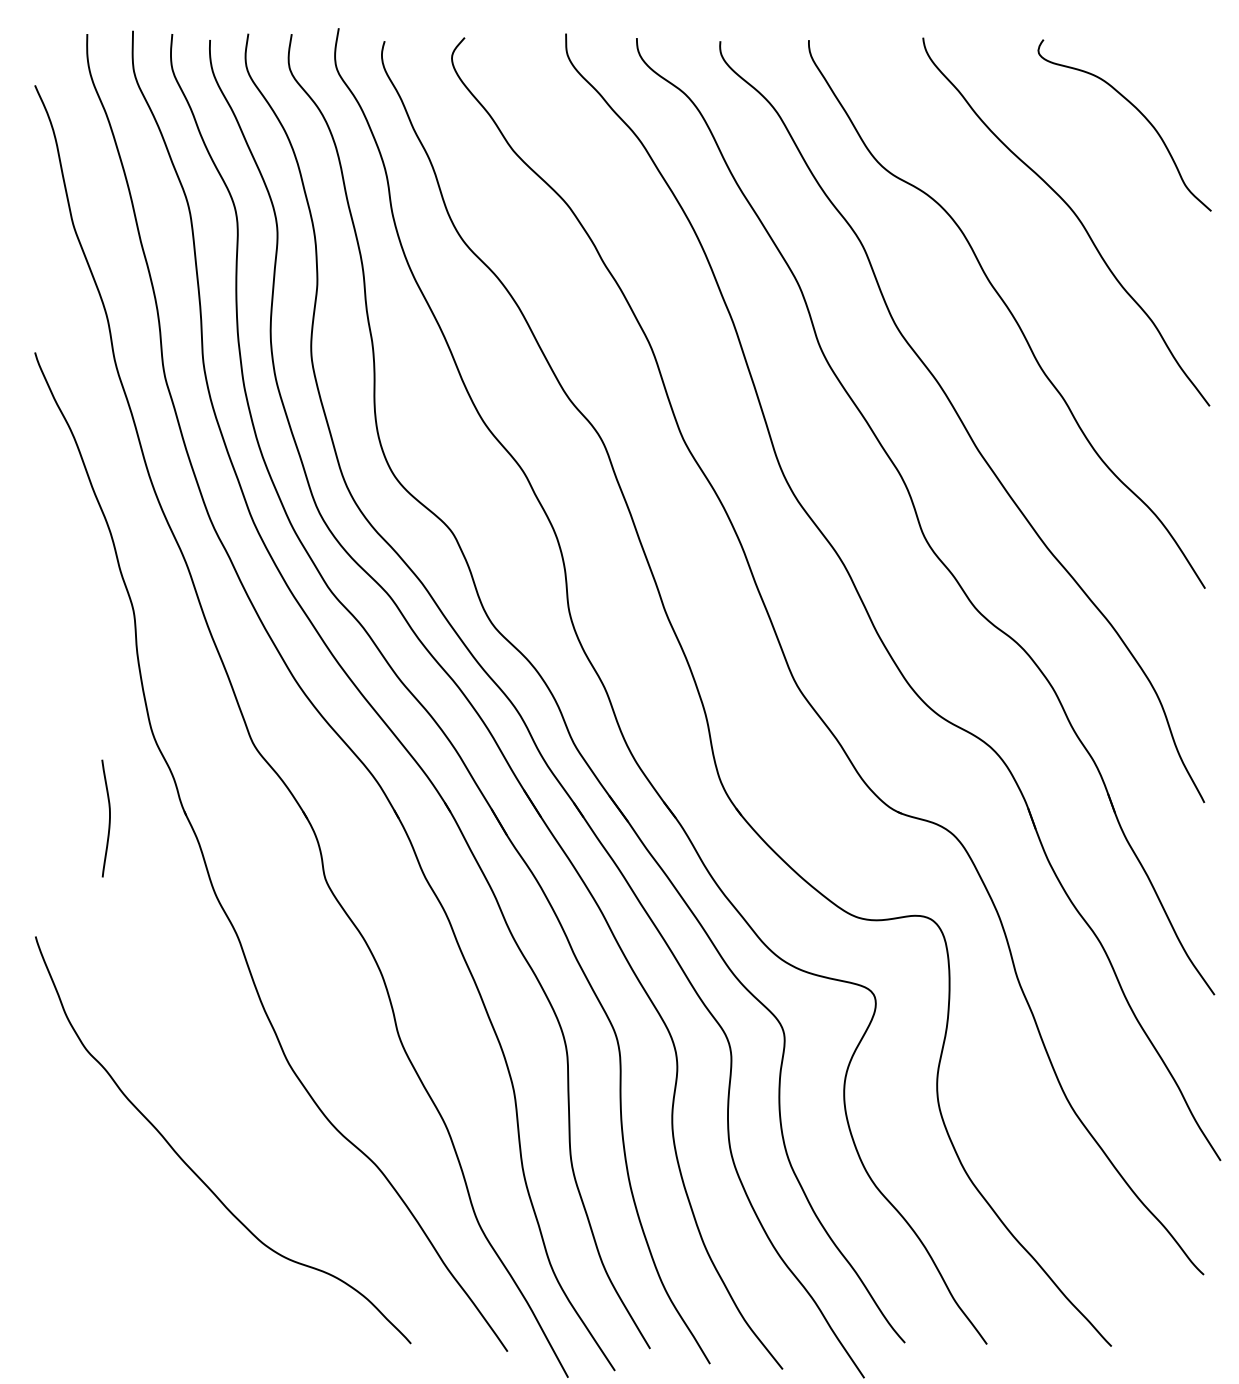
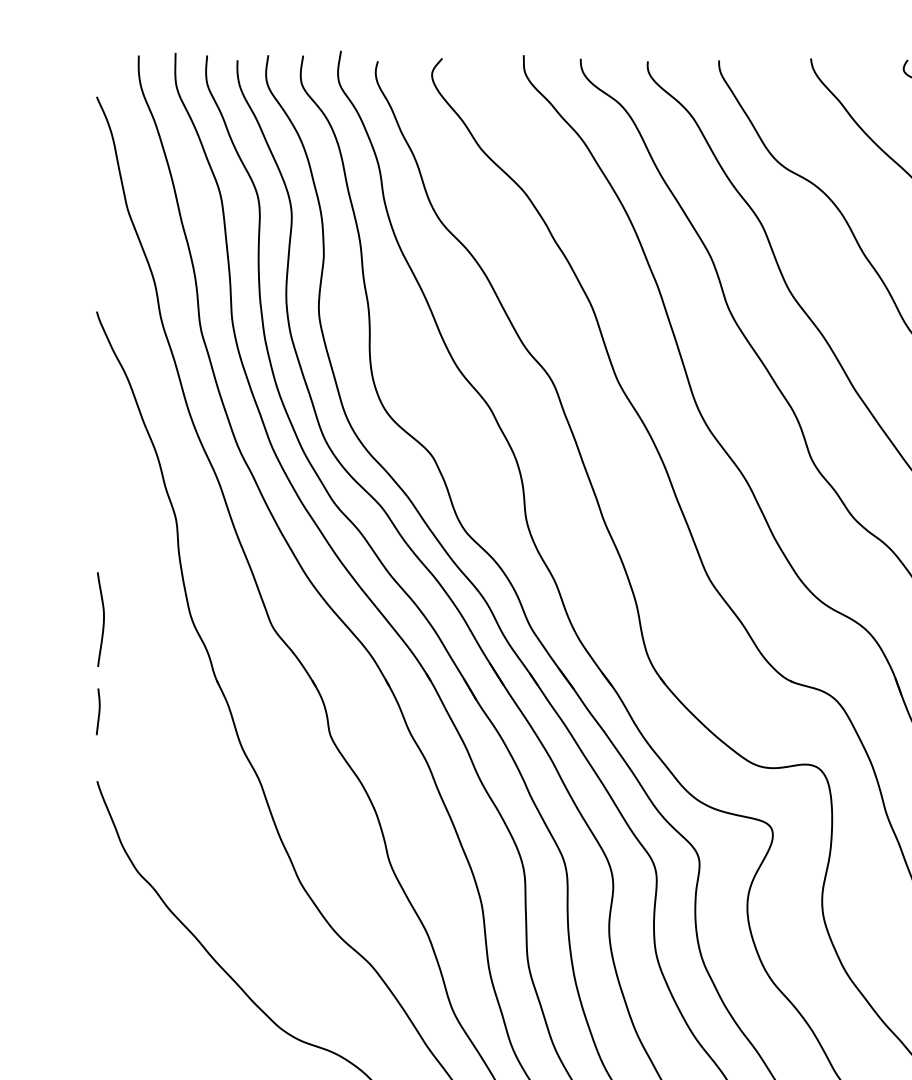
curve: (109, 818) -> (103, 619), moved
curve: (37, 850) -> (98, 712), added

